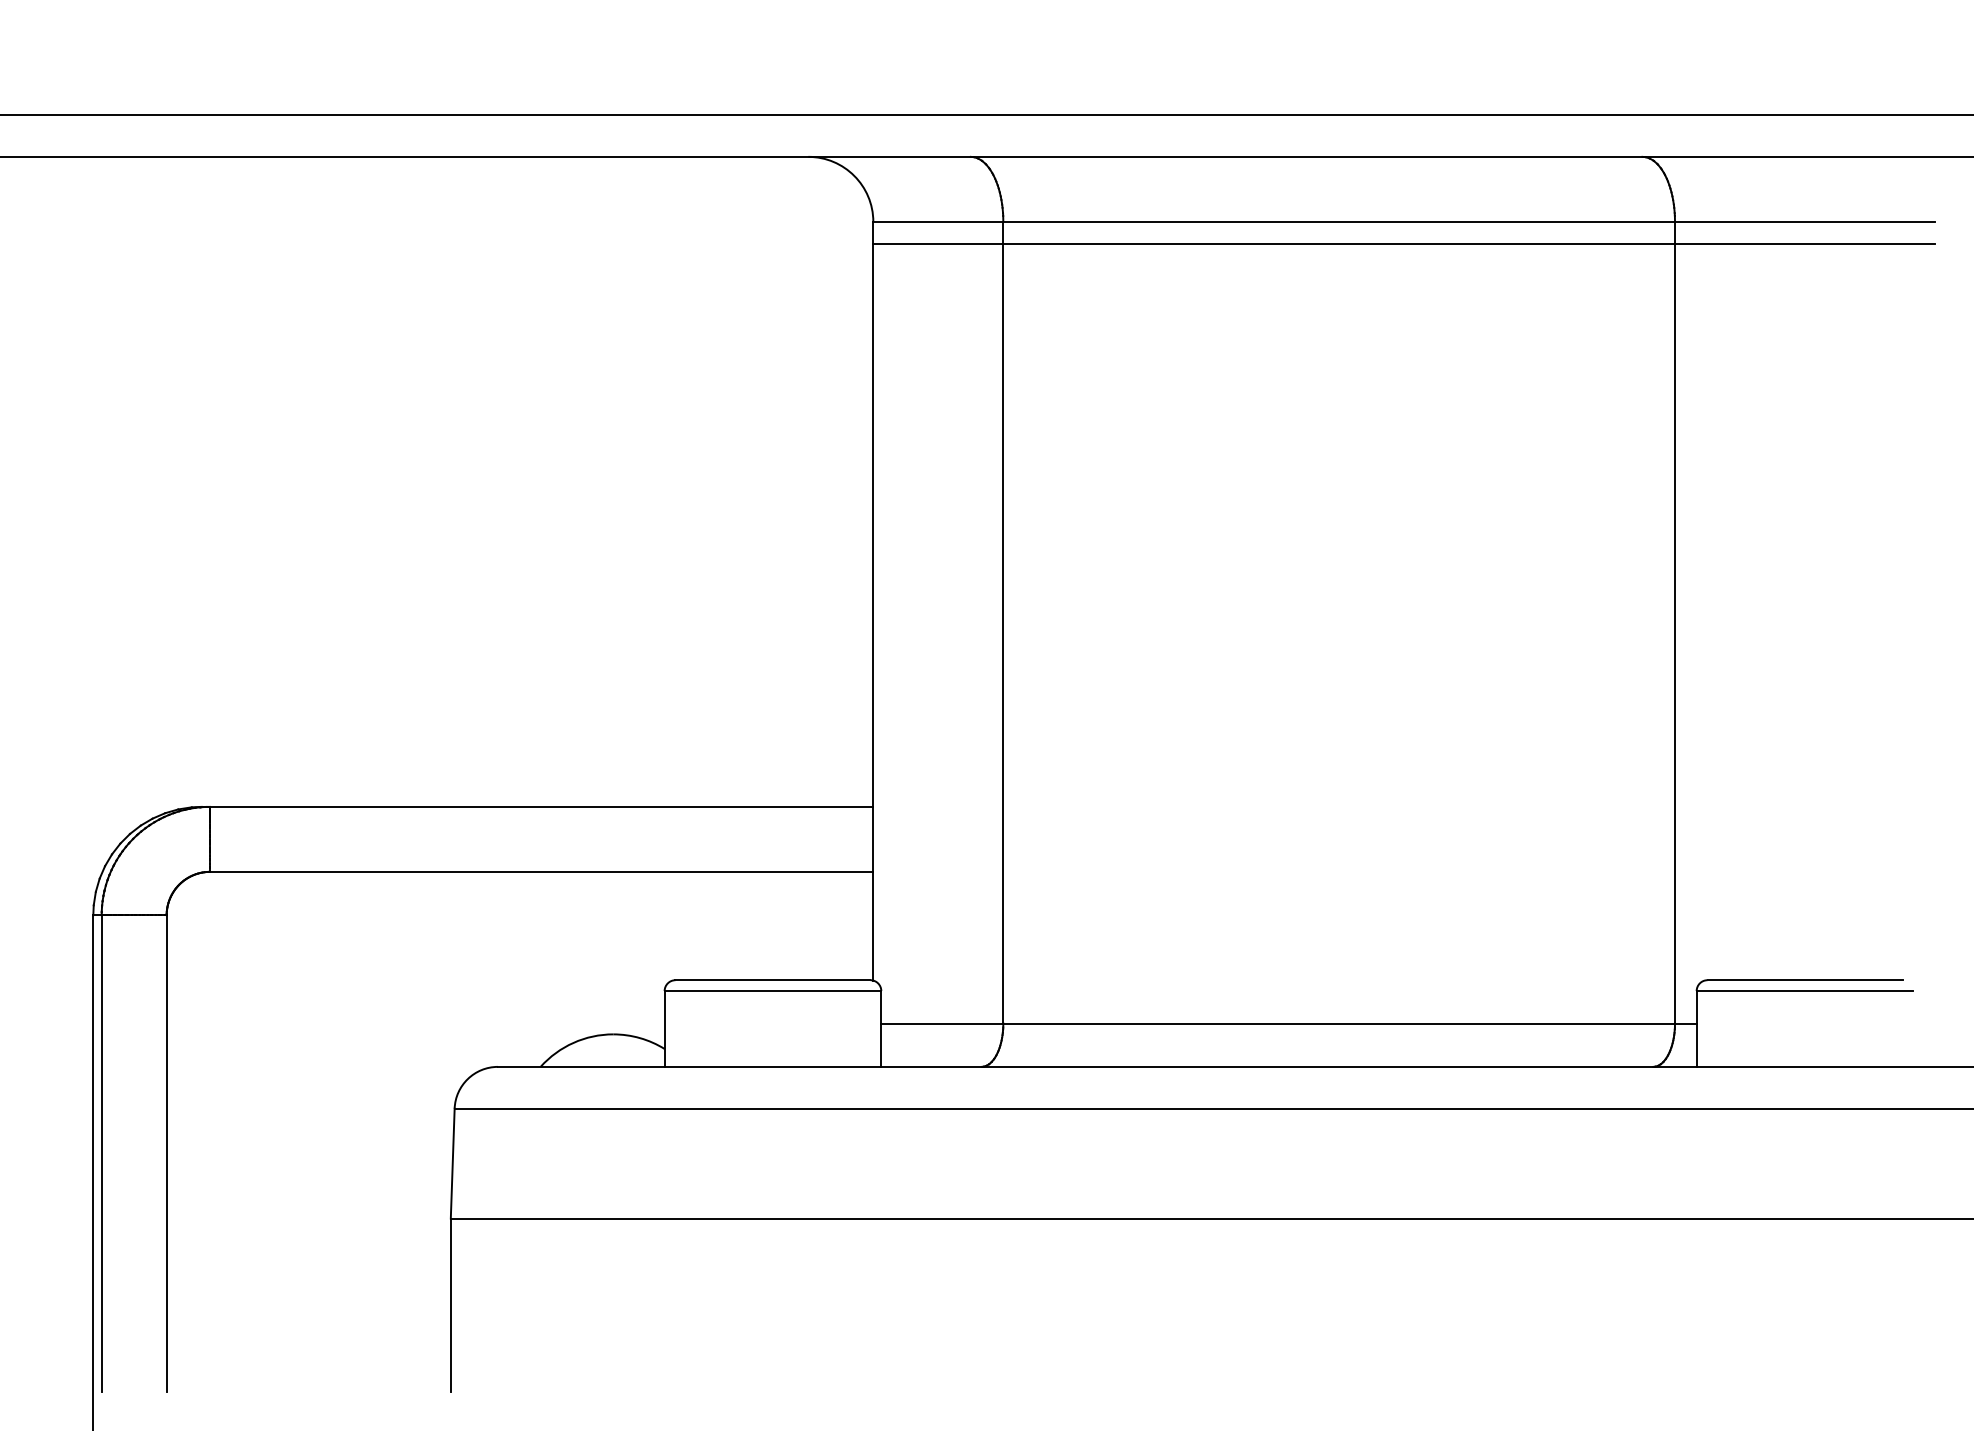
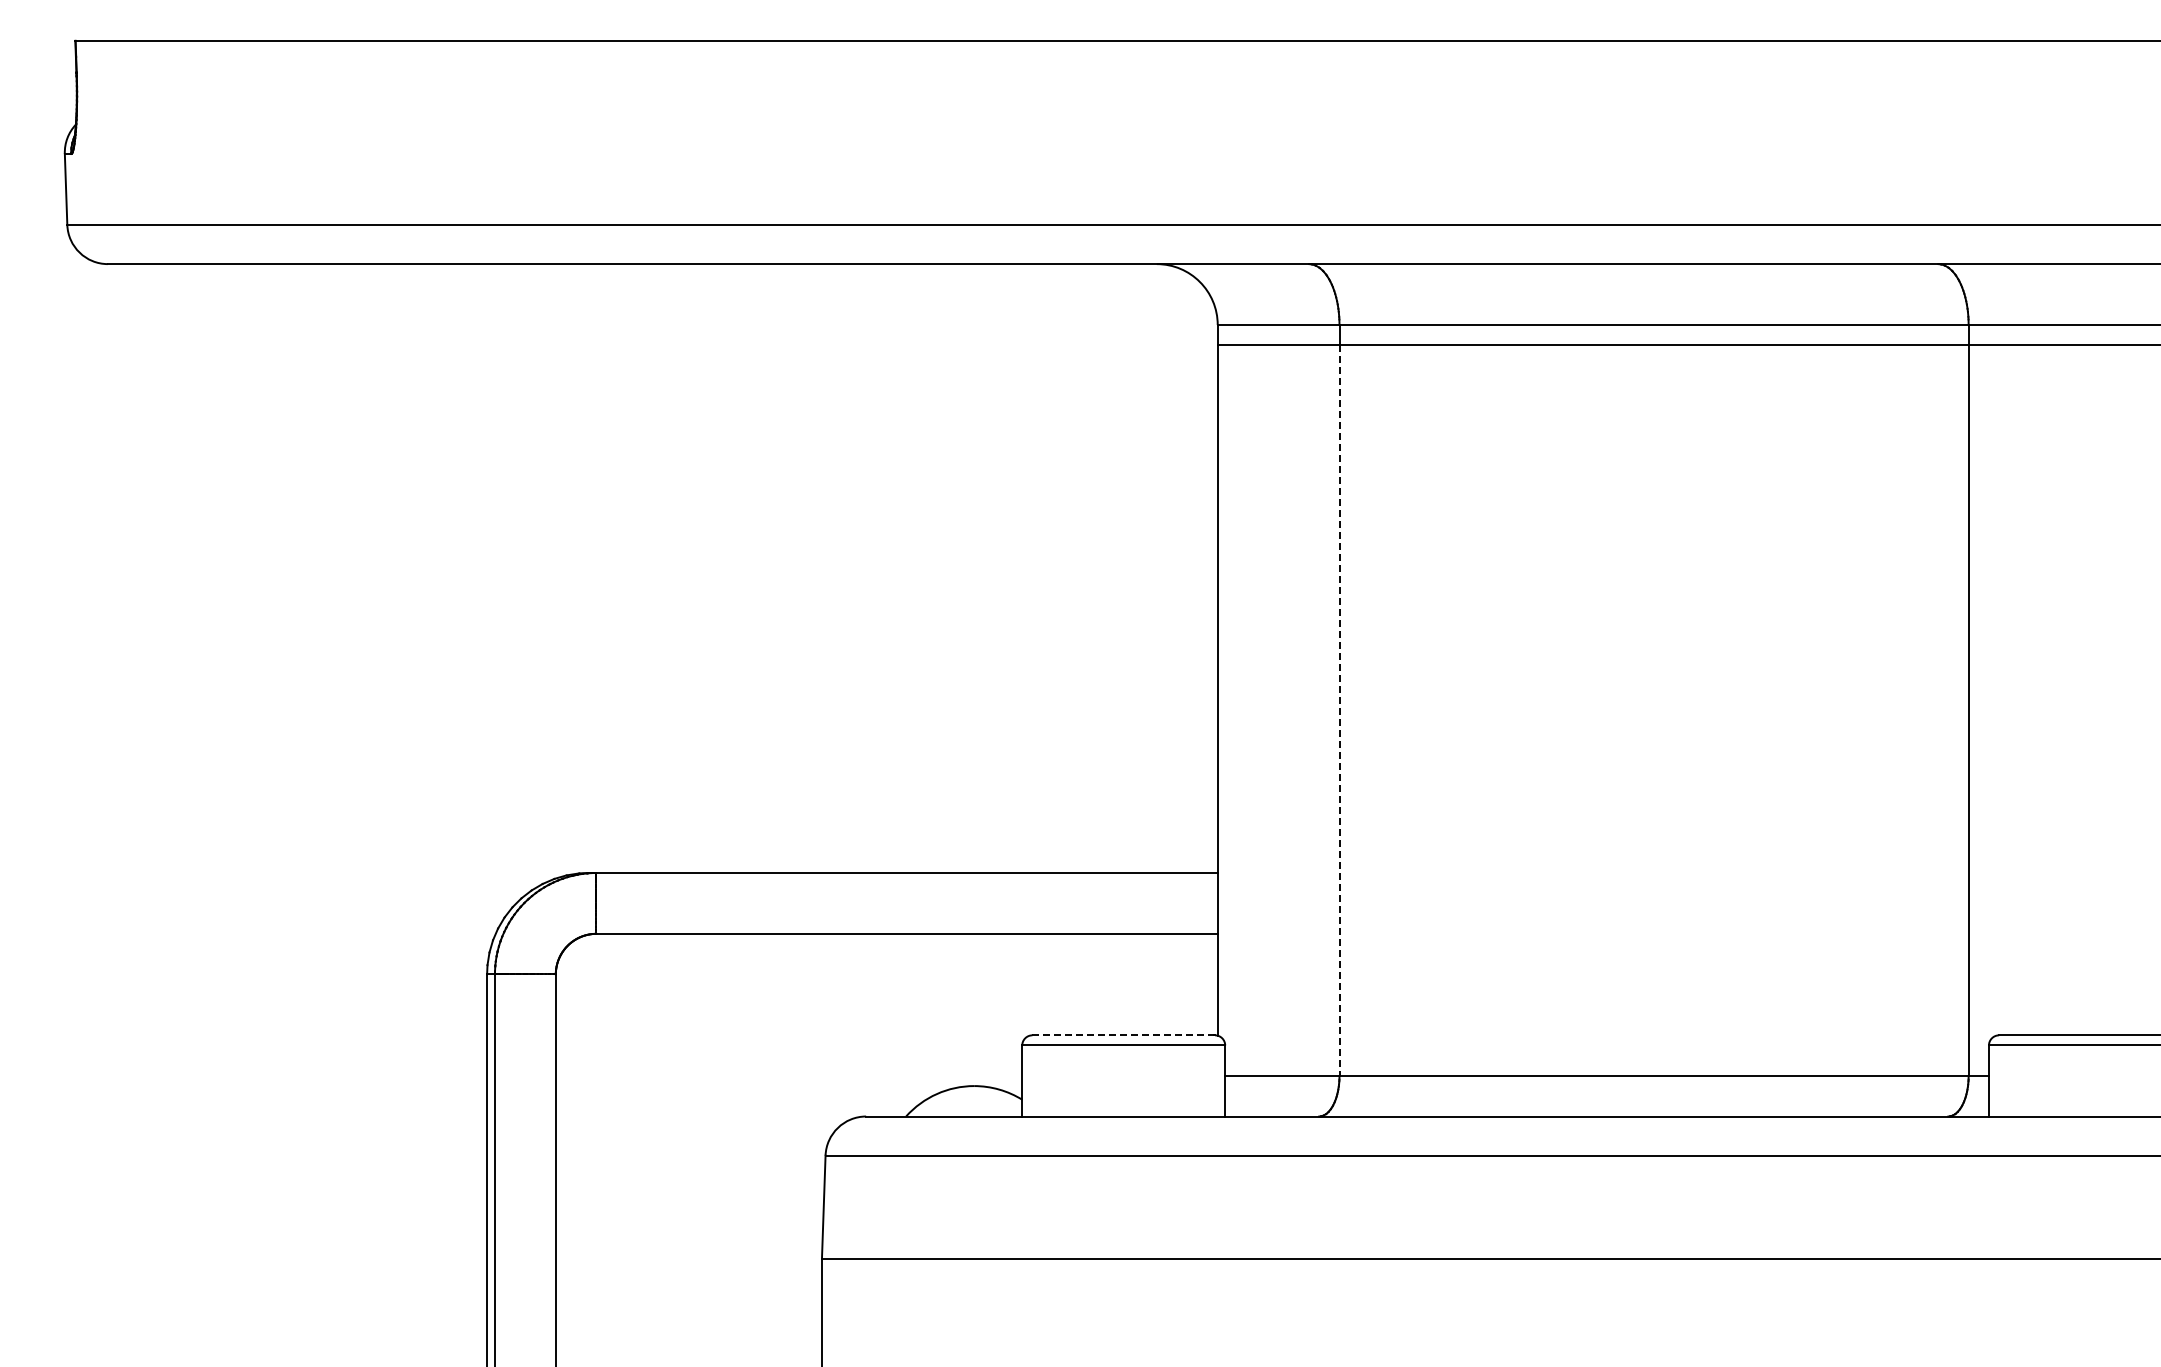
line: (1003, 634) -> (1339, 711), solid -> dashed
line: (773, 980) -> (1124, 1035), solid -> dashed

